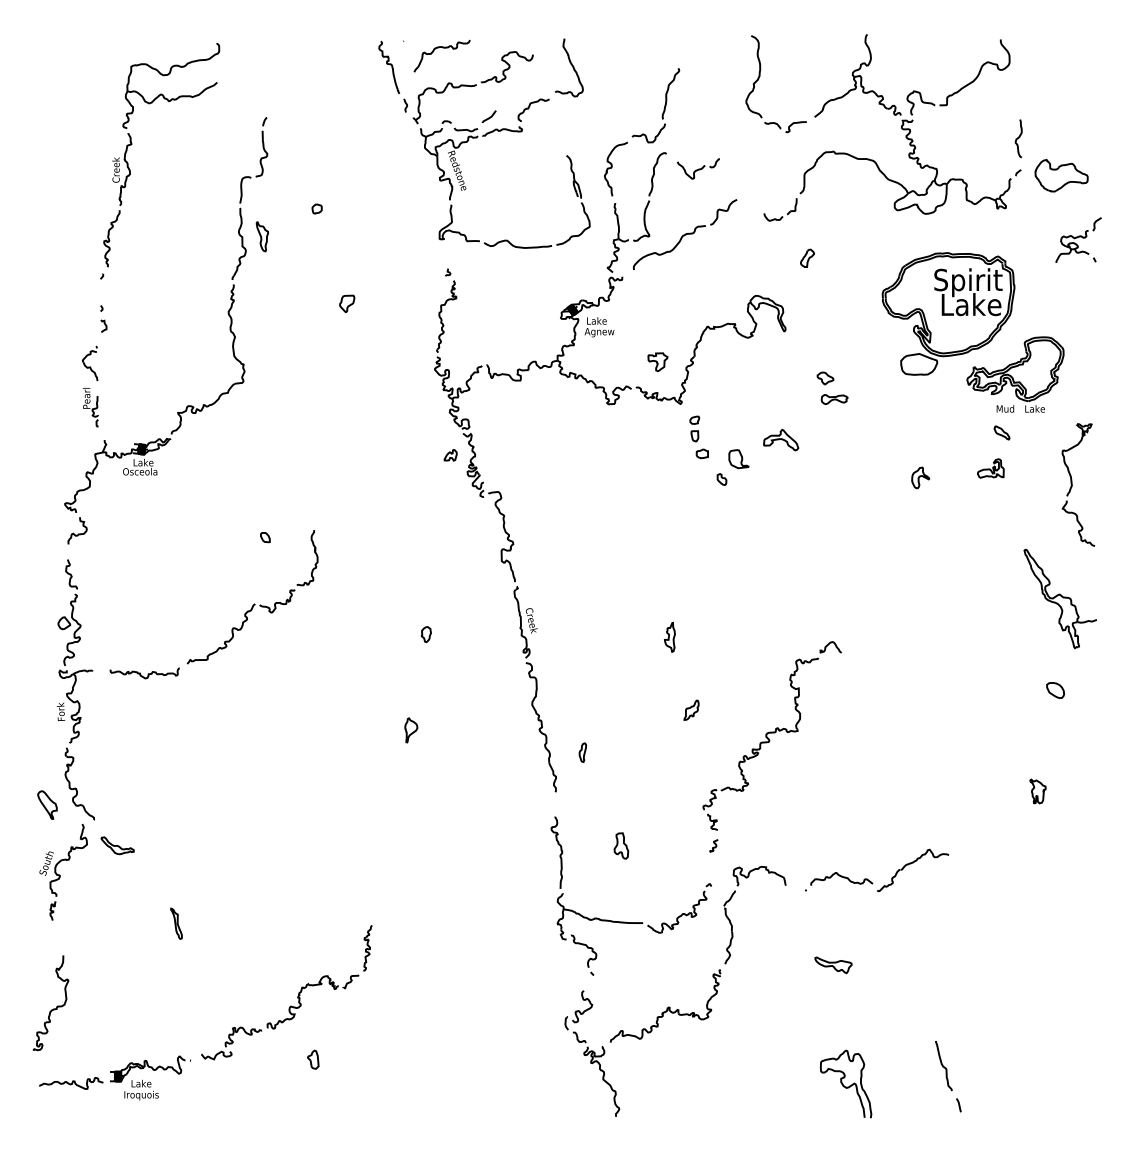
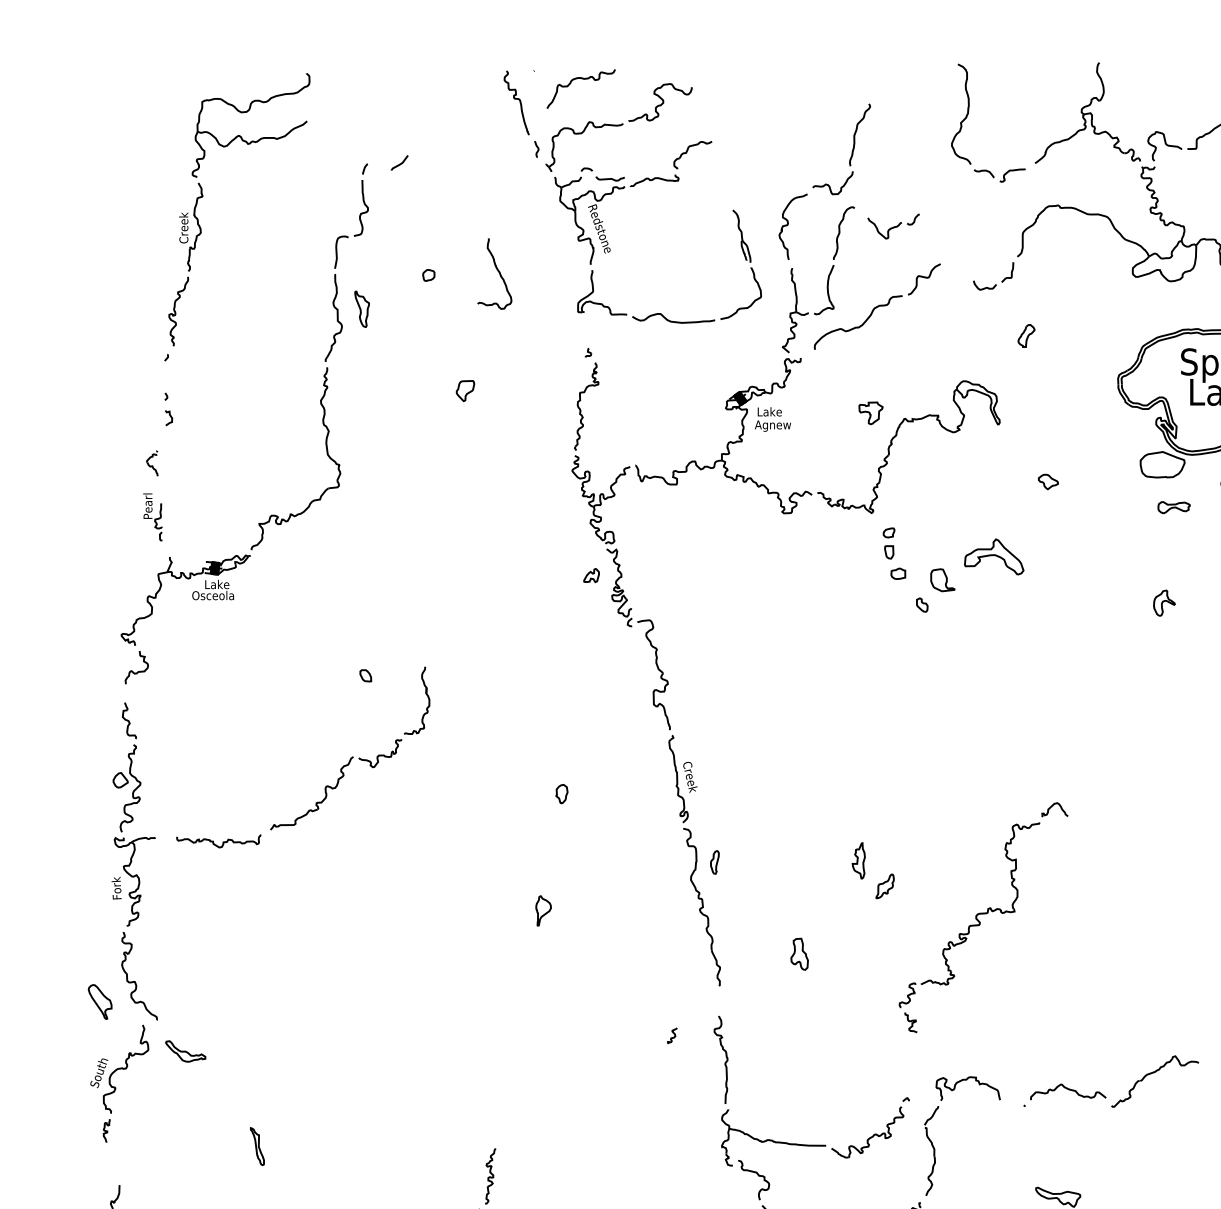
curve: (570, 64) -> (496, 269), moved
curve: (489, 116) -> (400, 162), moved
part: (657, 361) -> (870, 412), moved
part: (90, 362) -> (152, 462), size x0.6
part: (834, 399) -> (1173, 507), moved
part: (781, 440) -> (994, 557), size x1.4
part: (669, 636) -> (858, 859), moved
part: (582, 752) -> (714, 862), moved
curve: (714, 844) -> (673, 1034), moved
part: (621, 845) -> (799, 953), moved

